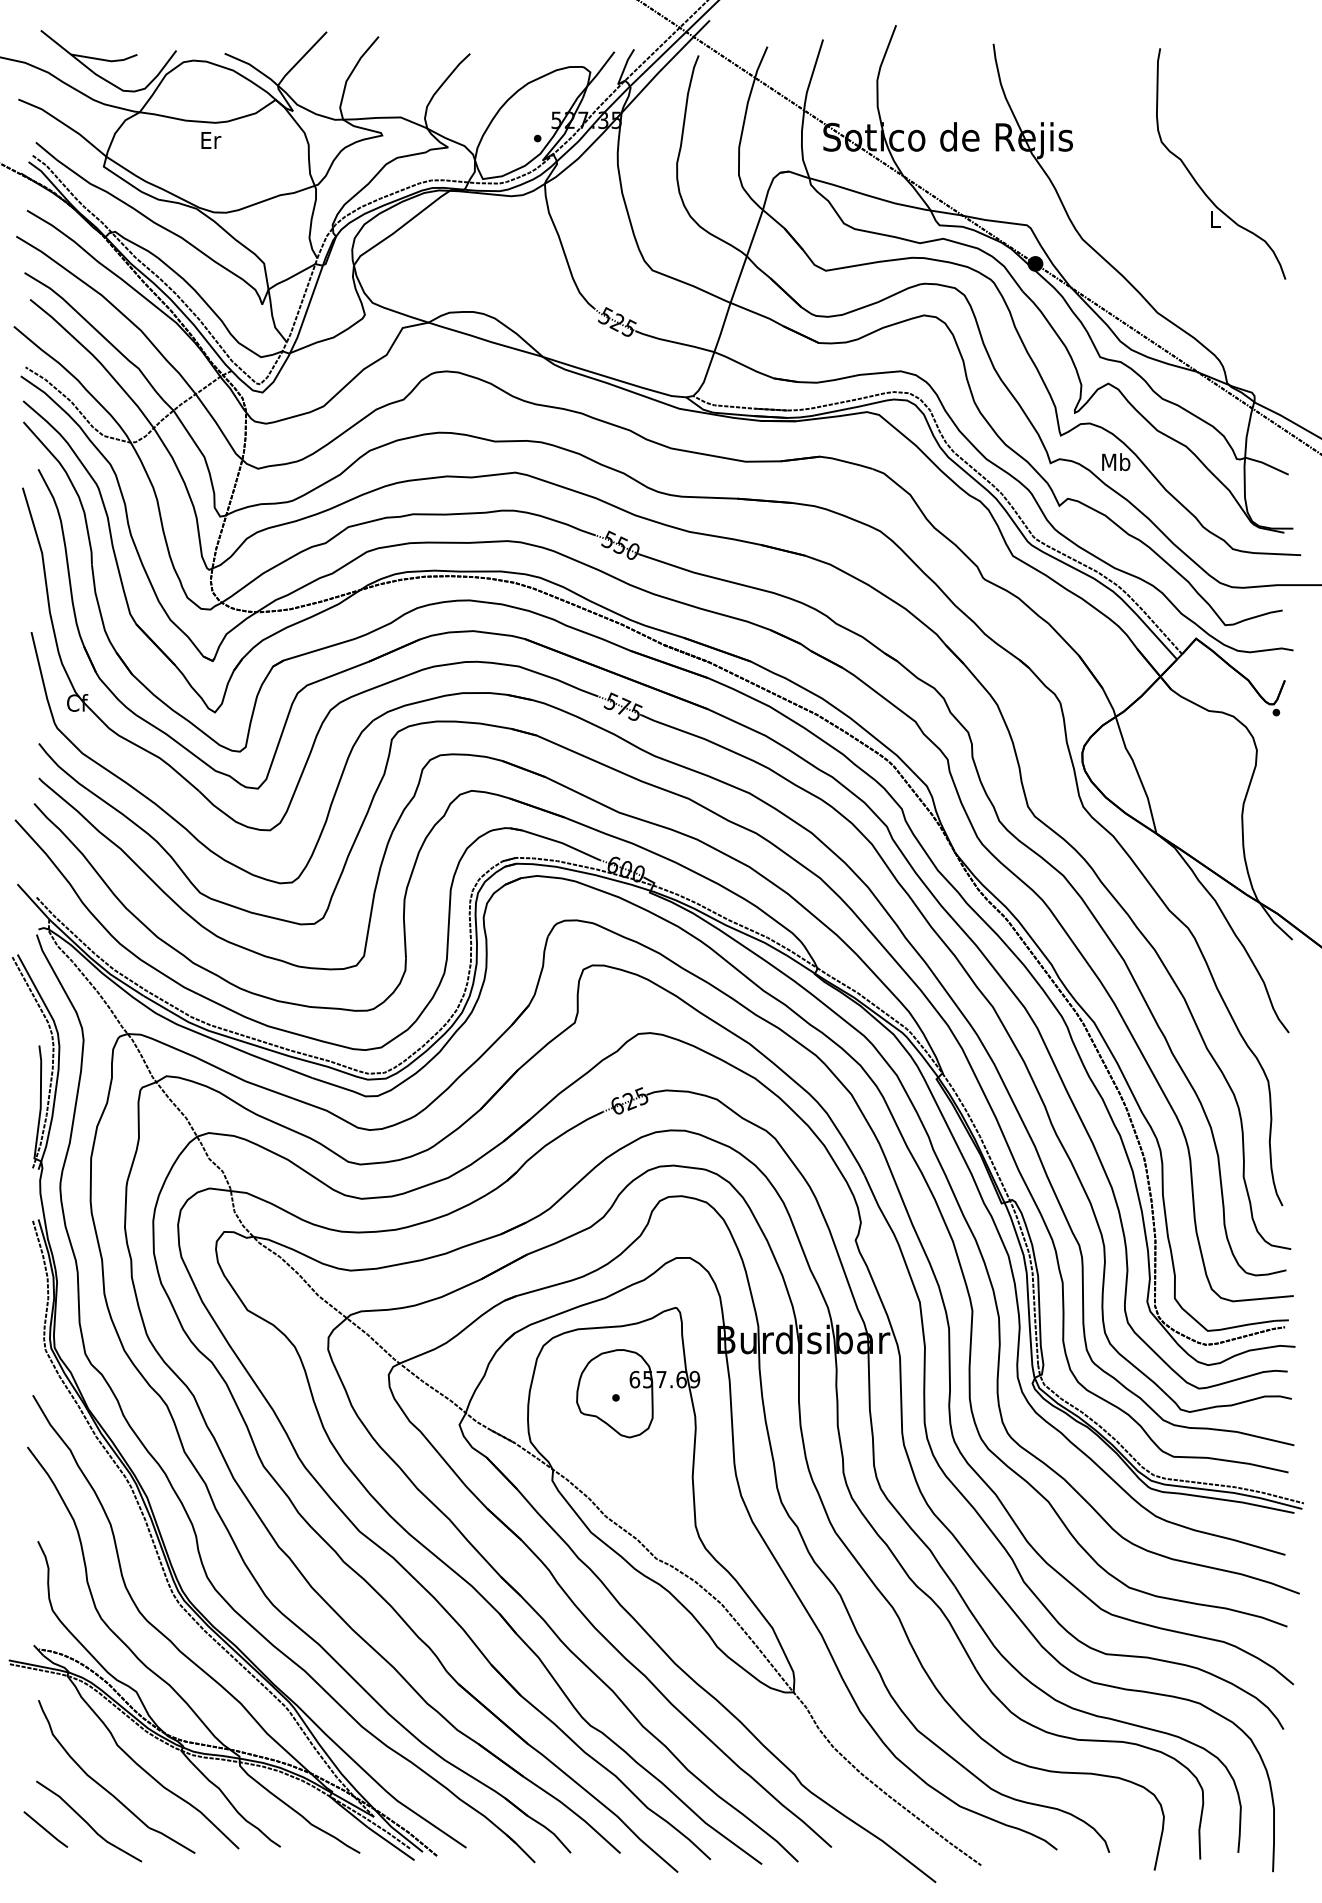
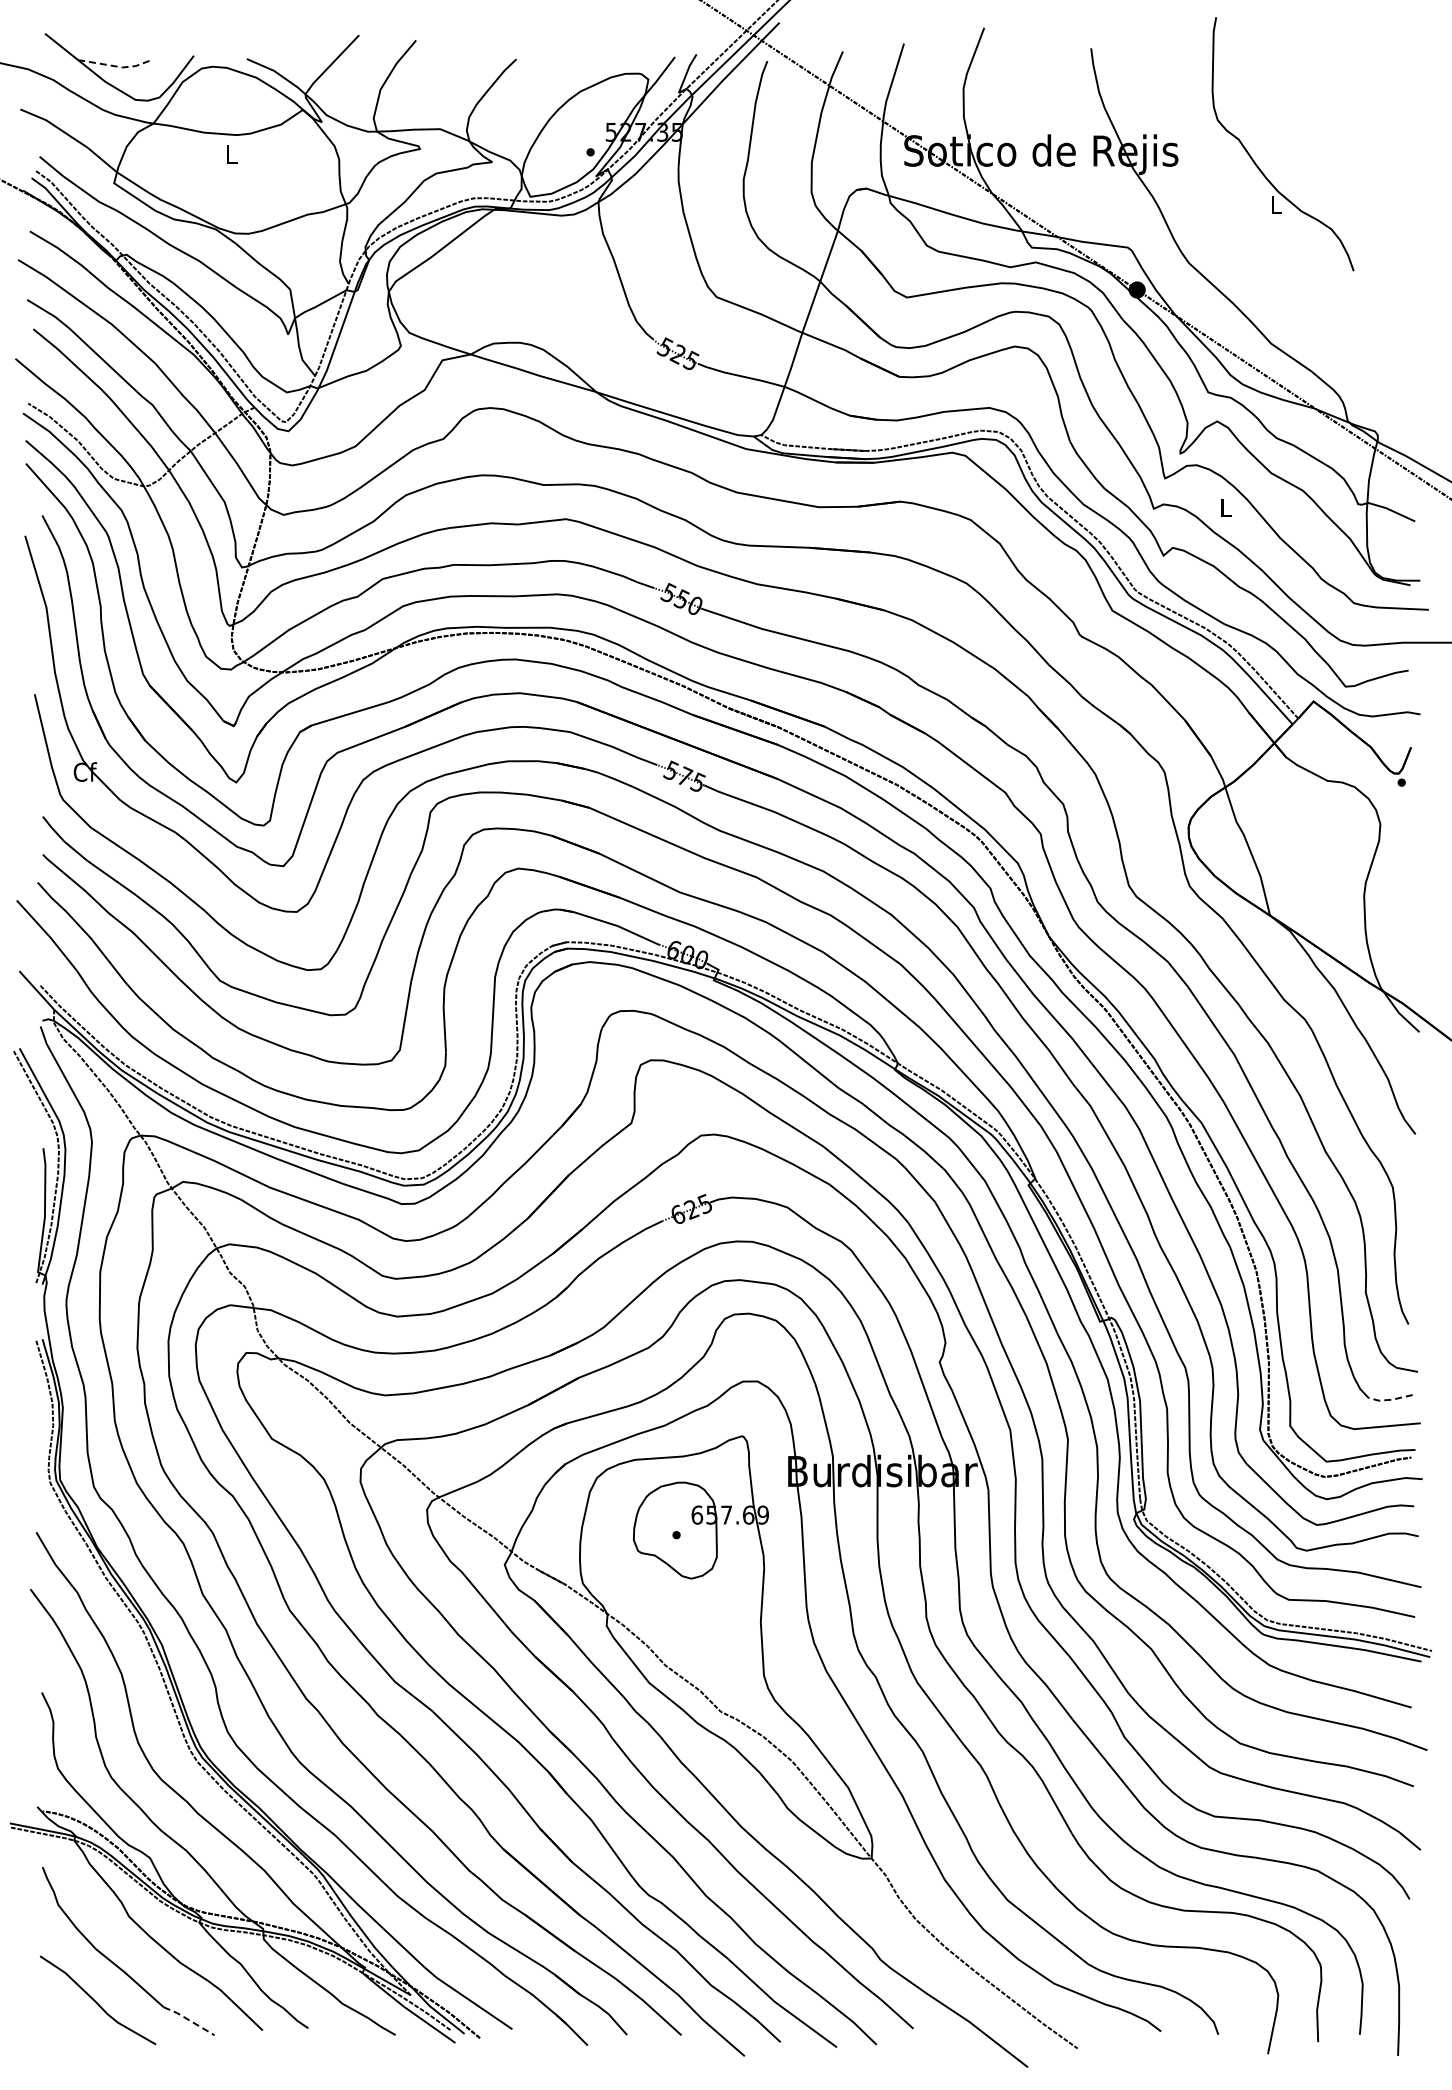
line: (105, 60) -> (116, 66), solid -> dashed
text: (211, 140) -> (232, 154), Er -> L
part: (1196, 181) -> (1256, 163), moved
text: (1115, 461) -> (1225, 507), Mb -> L
line: (1266, 1274) -> (1390, 1399), solid -> dashed
line: (45, 1829) -> (50, 2009), removed
line: (172, 1839) -> (189, 2020), solid -> dashed

